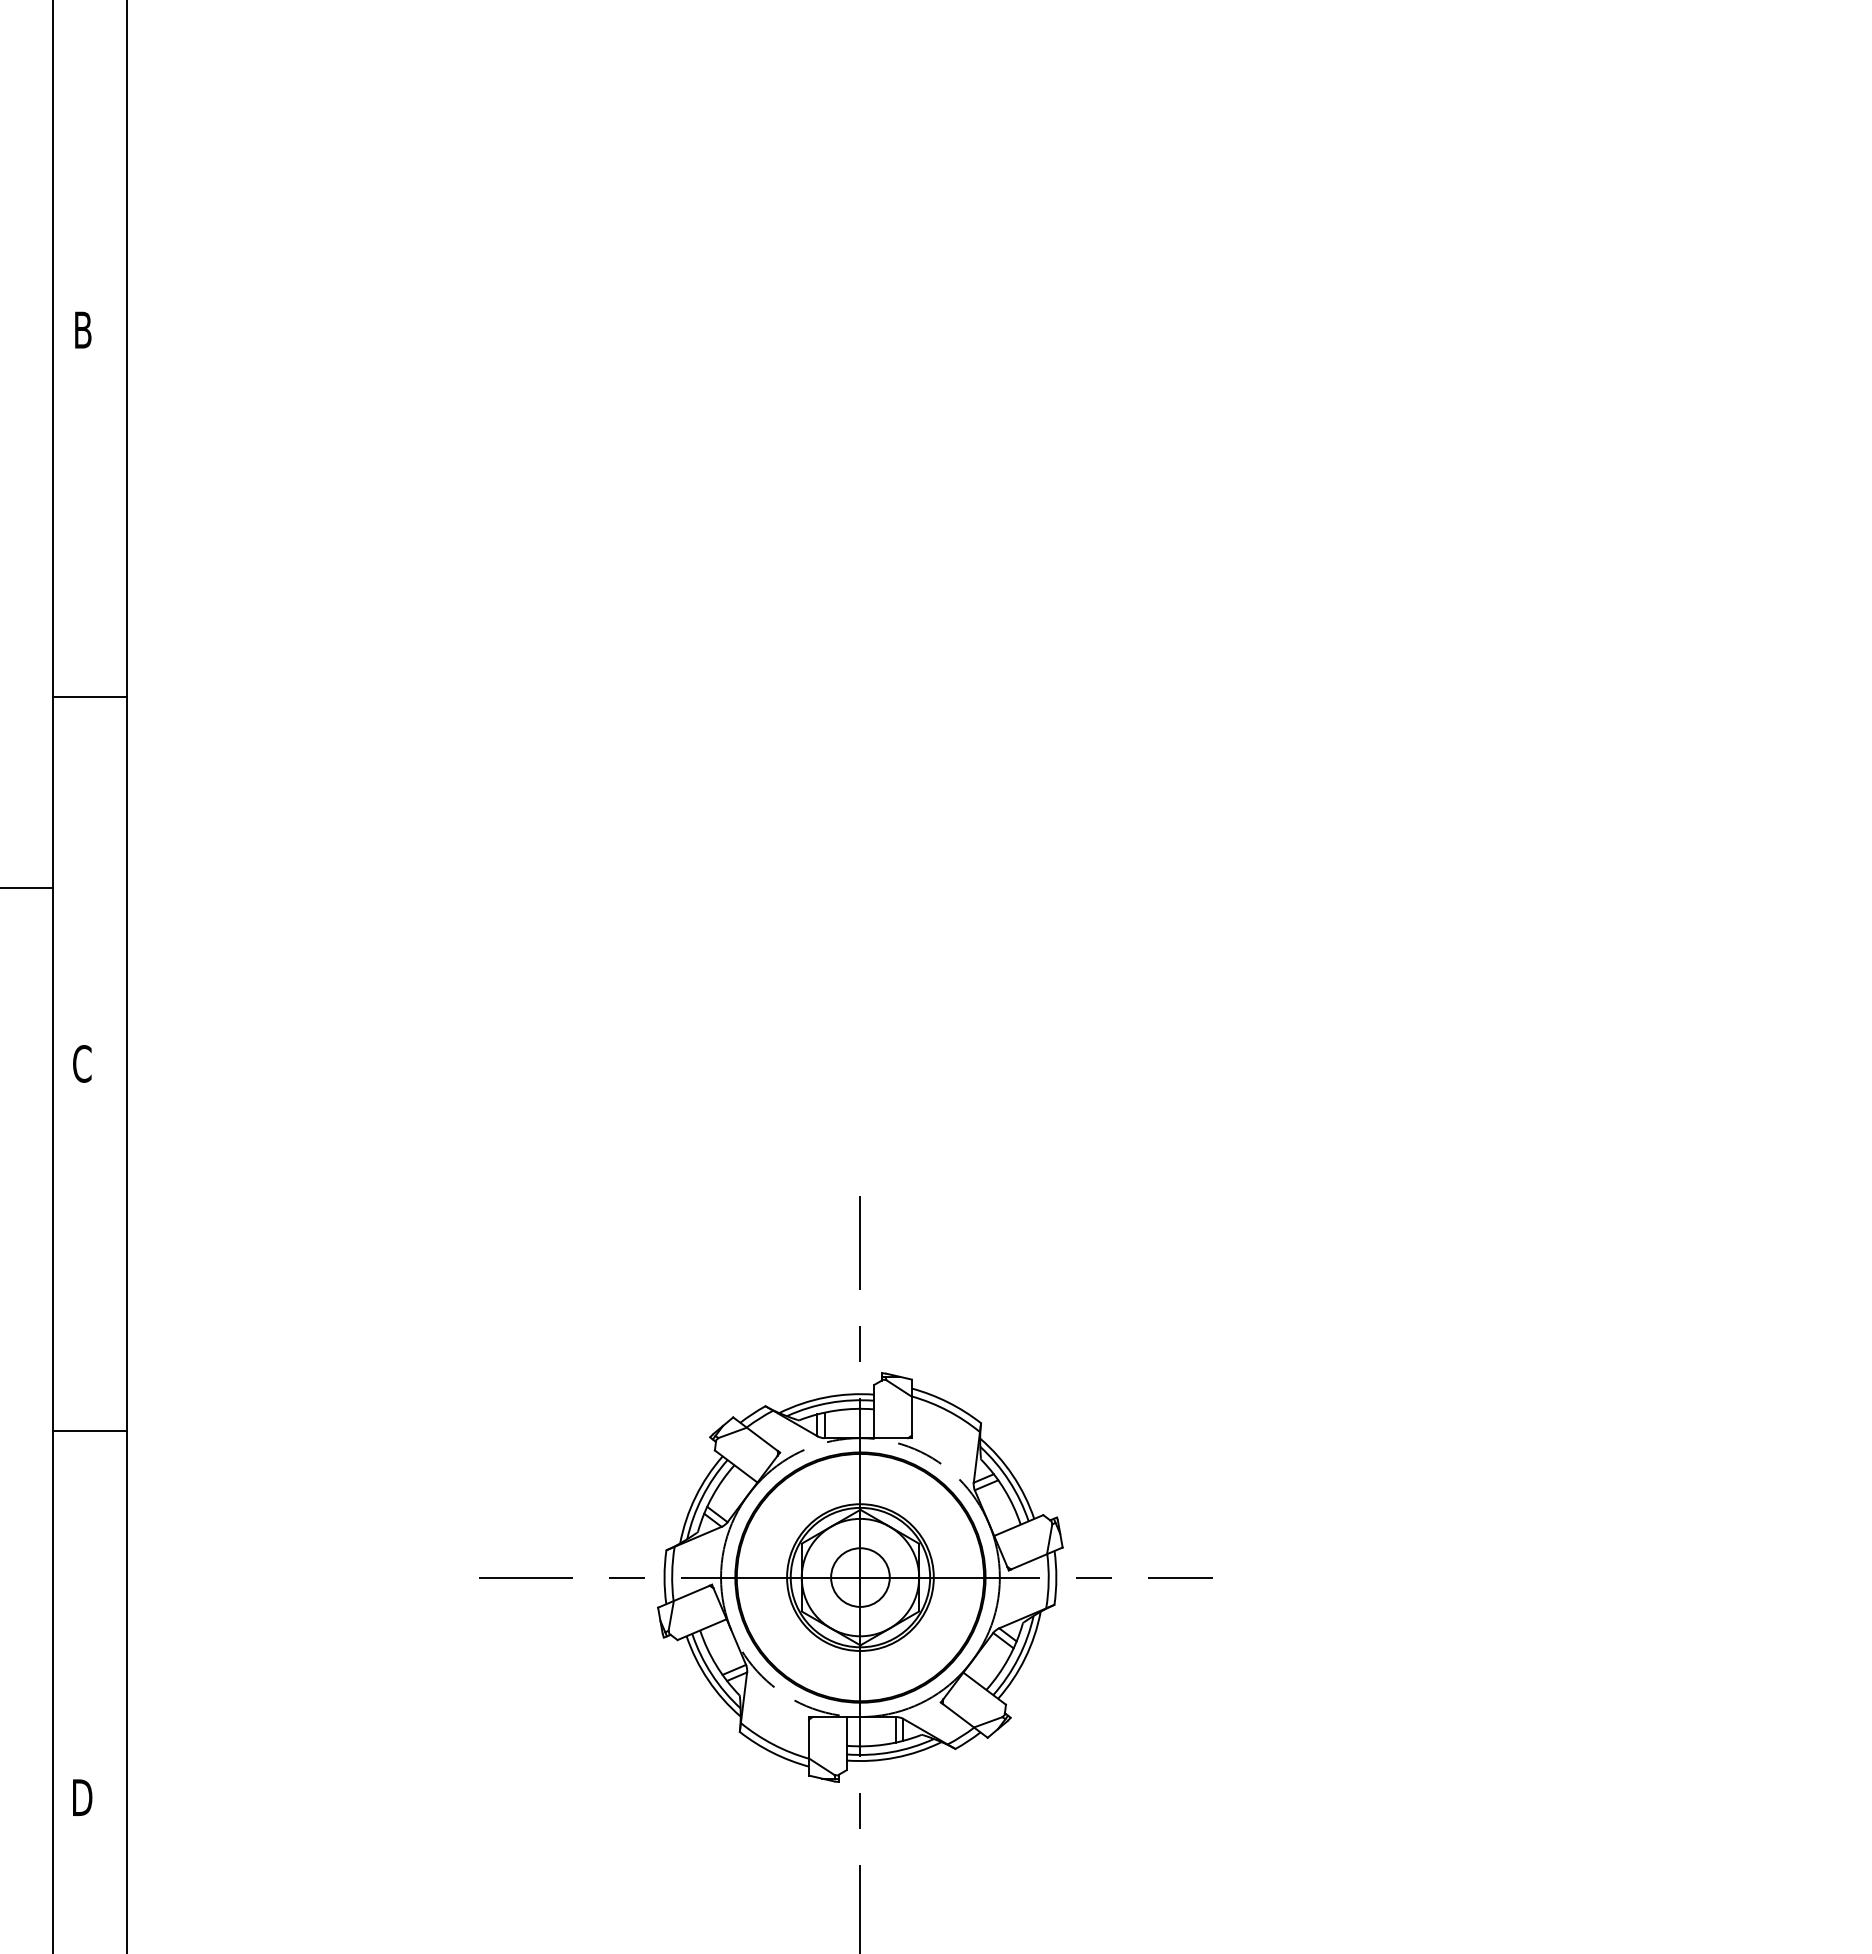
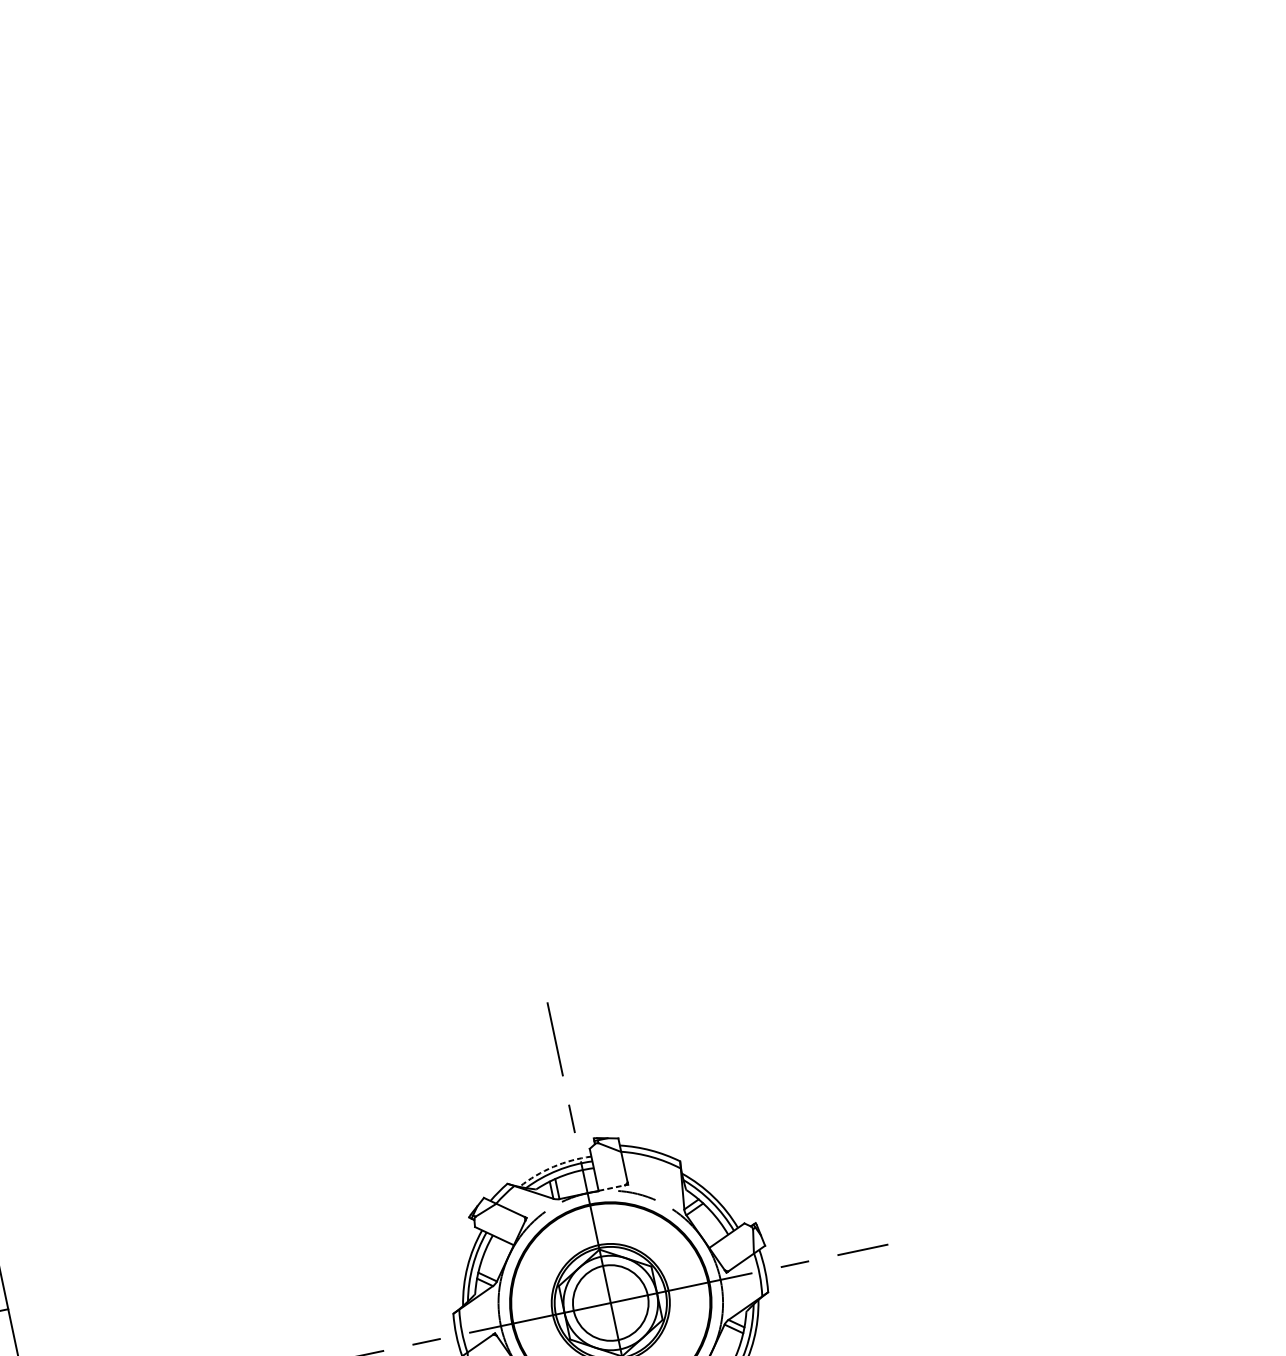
arc: (825, 1397) -> (553, 1166), solid -> dashed
line: (891, 1438) -> (612, 1188), solid -> dashed
circle: (860, 1577) -> (610, 1302), size x1.6

